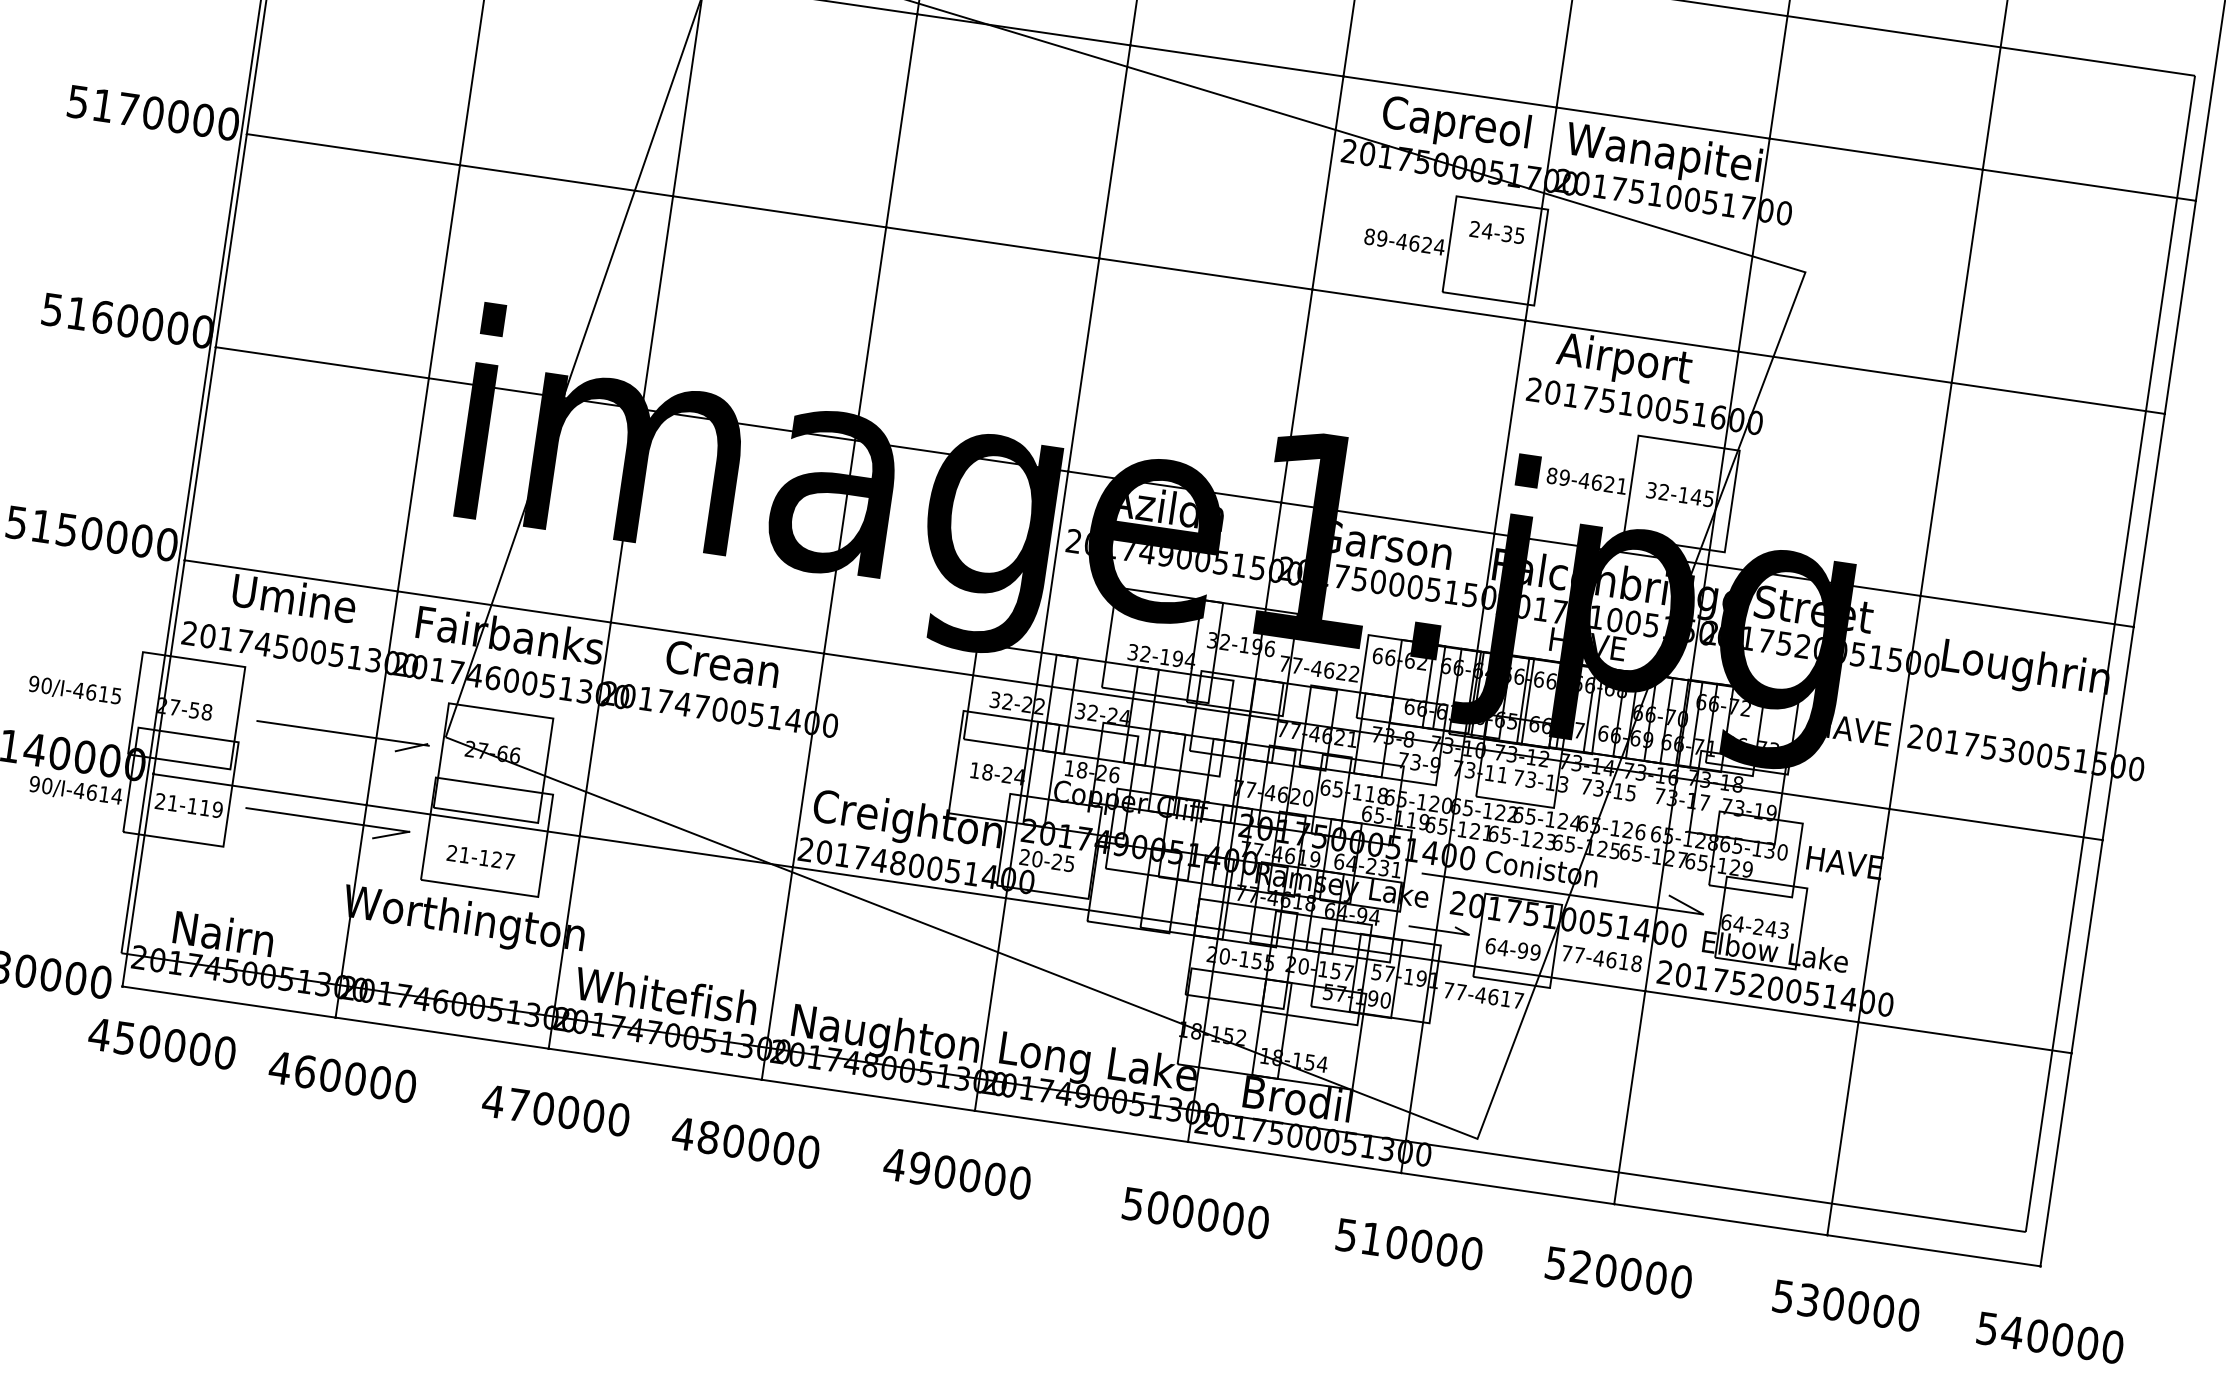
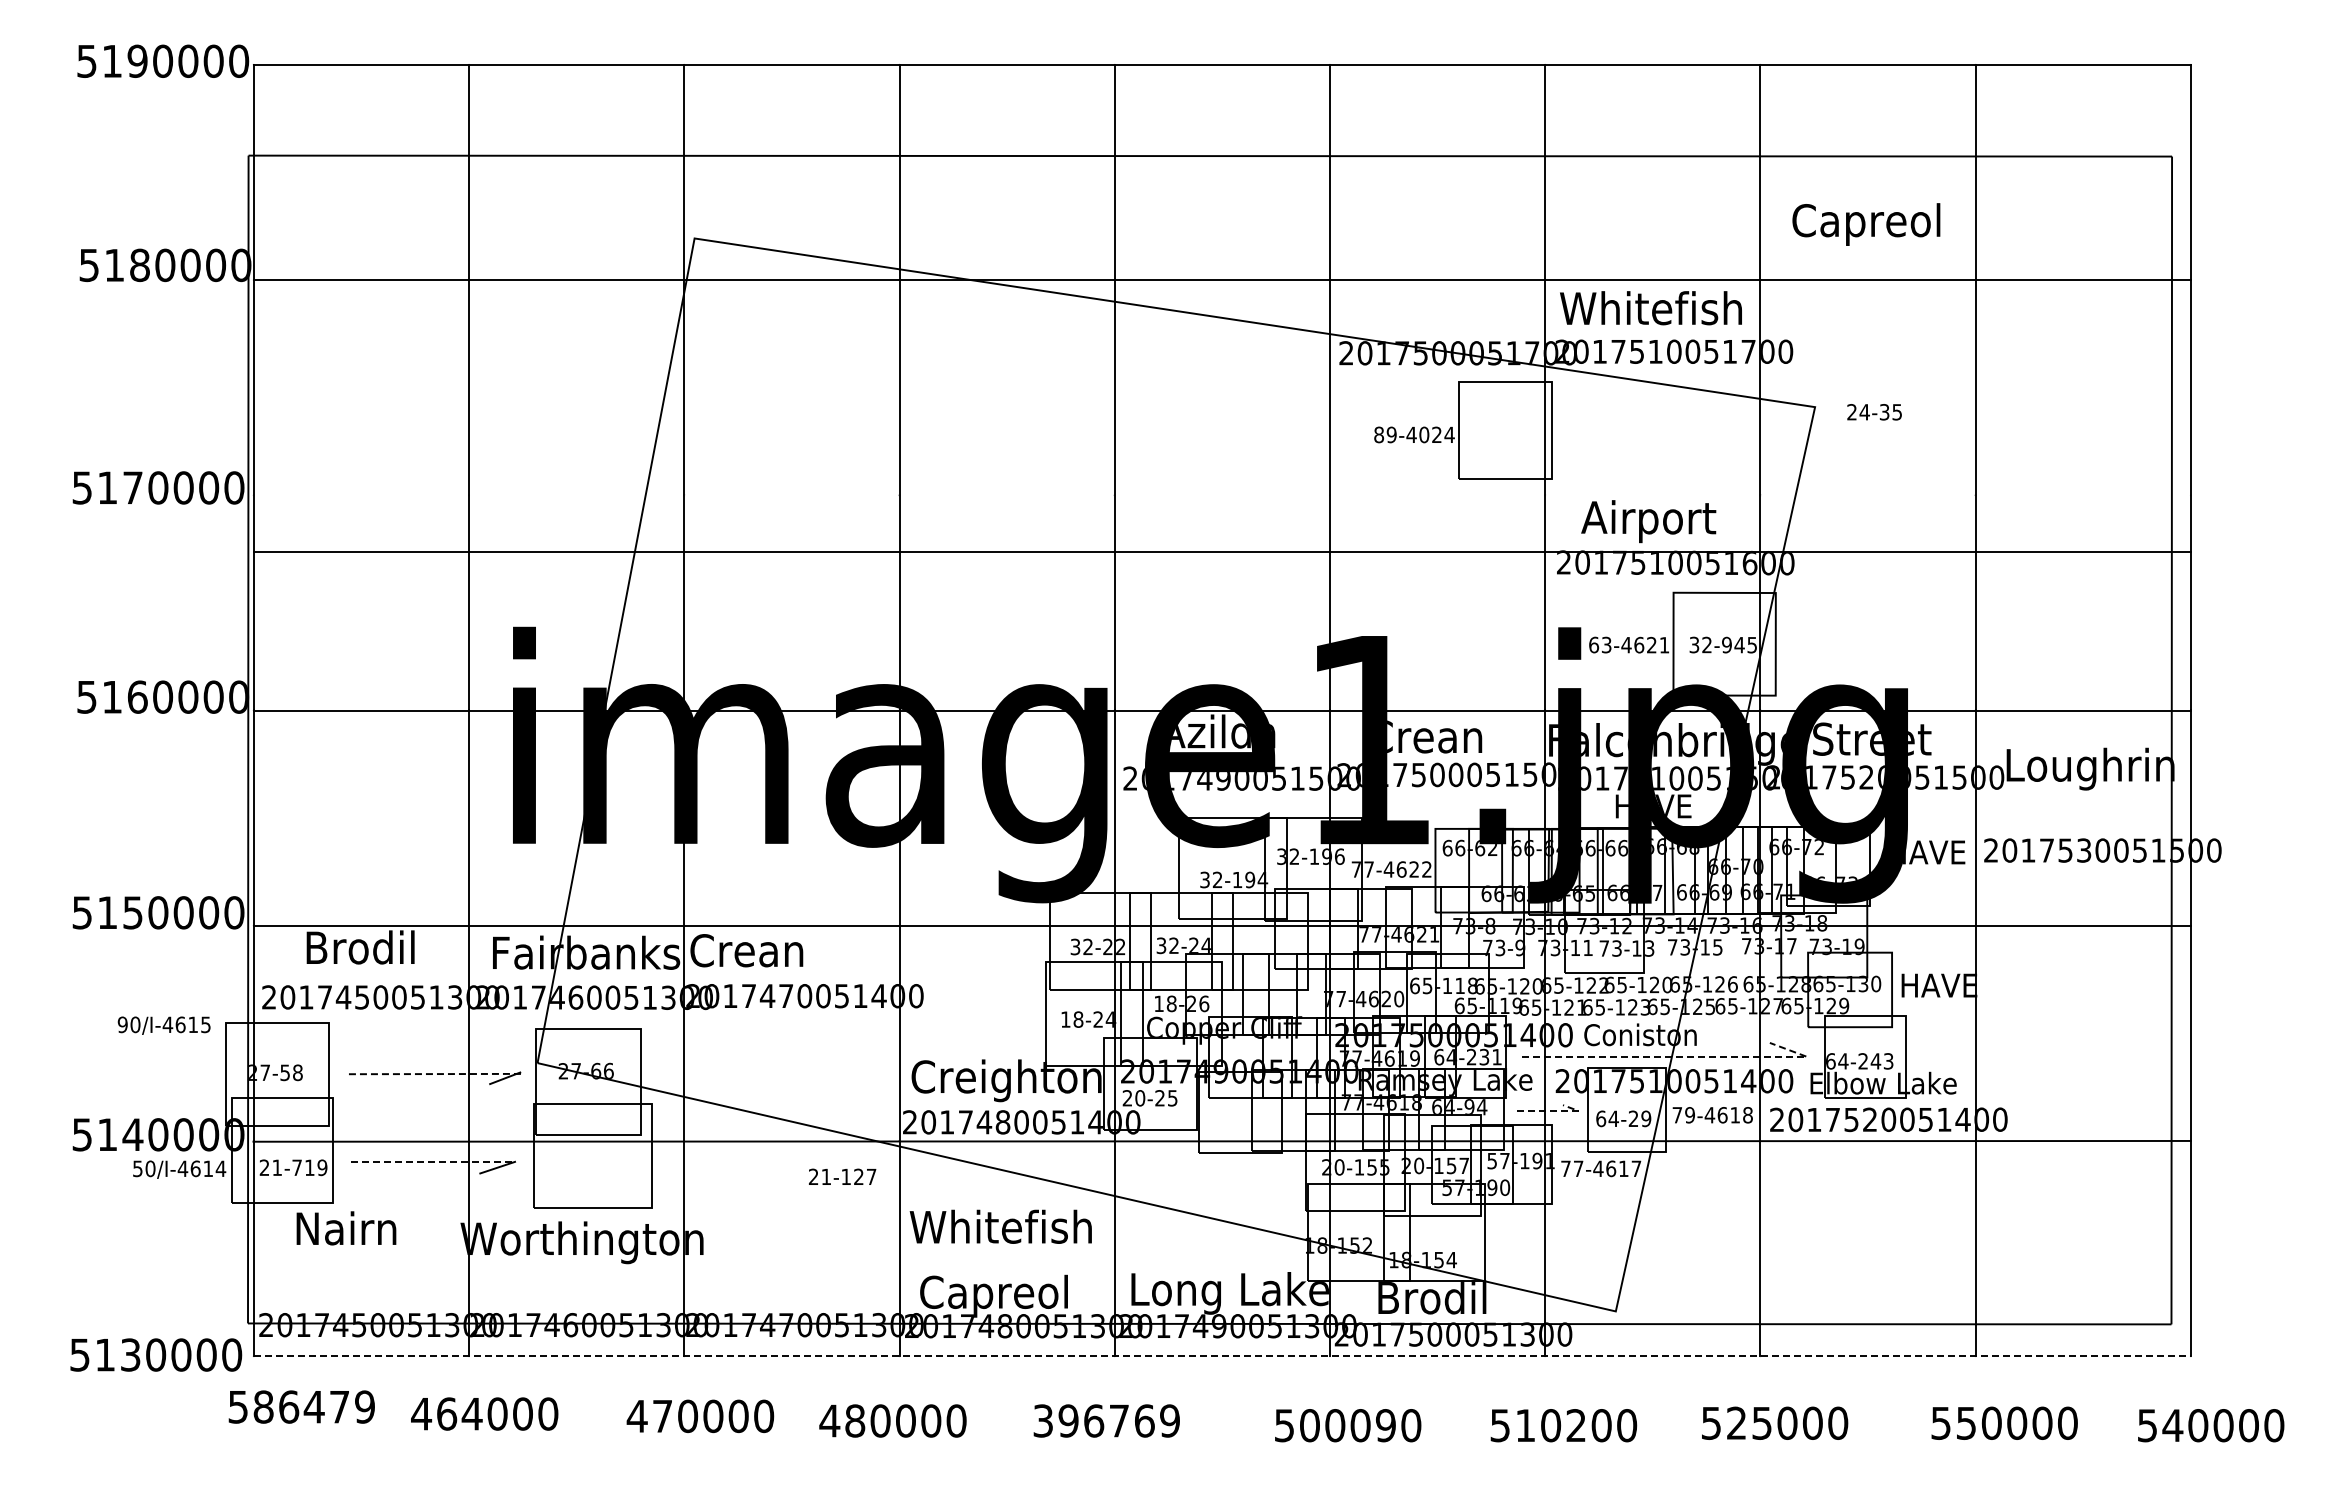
text: (1456, 125) -> (1866, 224), moved
text: (1682, 158) -> (1677, 312), Wanapitei -> Whitefish
text: (1497, 232) -> (1874, 412), moved
text: (1414, 243) -> (1424, 434), 89-4624 -> 89-4024
line: (1204, 274) -> (1221, 552), moved
text: (1558, 476) -> (1600, 644), 89-4621 -> 63-4621
text: (1683, 494) -> (1726, 644), 32-145 -> 32-945
text: (1392, 545) -> (1446, 736), Garson -> Crean
text: (294, 598) -> (367, 947), Umine -> Brodil
text: (722, 663) -> (746, 950), moved
text: (74, 690) -> (163, 1025), moved
line: (343, 733) -> (435, 1074), solid -> dashed
text: (34, 783) -> (137, 1168), 90/I-4614 -> 50/I-4614
text: (192, 805) -> (296, 1167), 21-119 -> 21-719
line: (328, 819) -> (433, 1161), solid -> dashed
text: (1575, 822) -> (1667, 984), 65-124 -> 65-120
text: (480, 857) -> (842, 1176), moved
line: (1583, 896) -> (1685, 1056), solid -> dashed
line: (1447, 931) -> (1556, 1110), solid -> dashed
text: (223, 933) -> (346, 1228), moved
text: (1522, 950) -> (1633, 1118), 64-99 -> 64-29
text: (1578, 955) -> (1689, 1115), 77-4618 -> 79-4618
text: (665, 995) -> (1000, 1226), moved
text: (884, 1036) -> (1014, 1295), Naughton -> Capreol
text: (162, 1043) -> (301, 1406), 450000 -> 586479
text: (329, 1074) -> (471, 1413), 460000 -> 464000
line: (1081, 1126) -> (1222, 1356), solid -> dashed
text: (957, 1173) -> (1106, 1420), 490000 -> 396769
text: (1232, 1218) -> (1385, 1425), 500000 -> 500090
text: (1422, 1246) -> (1576, 1425), 510000 -> 510200
text: (1606, 1270) -> (1762, 1422), 520000 -> 525000
text: (1808, 1299) -> (1966, 1422), 530000 -> 550000

